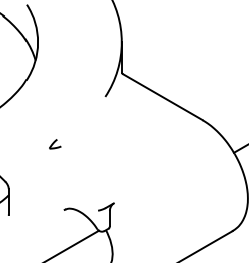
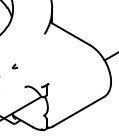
part: (53, 144) -> (14, 66), moved

